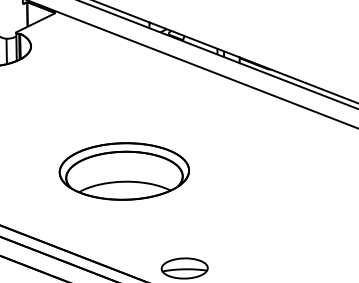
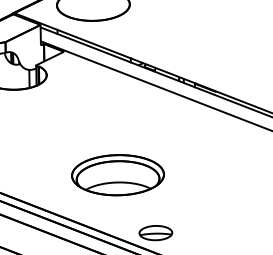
part: (123, 171) -> (117, 175), moved

